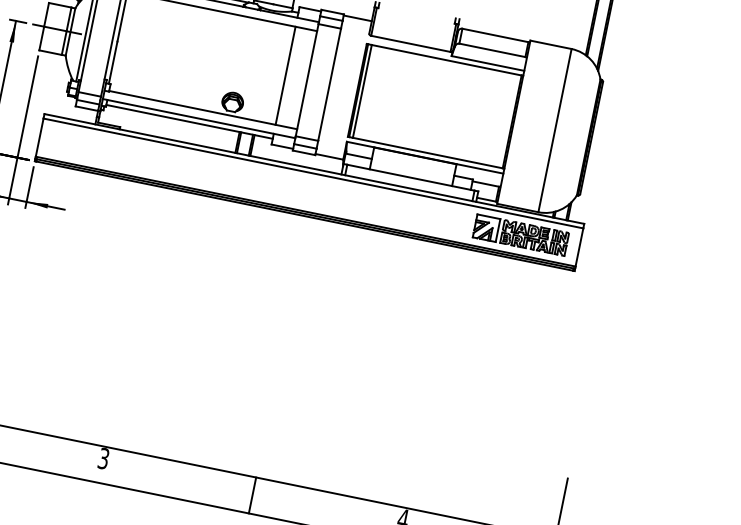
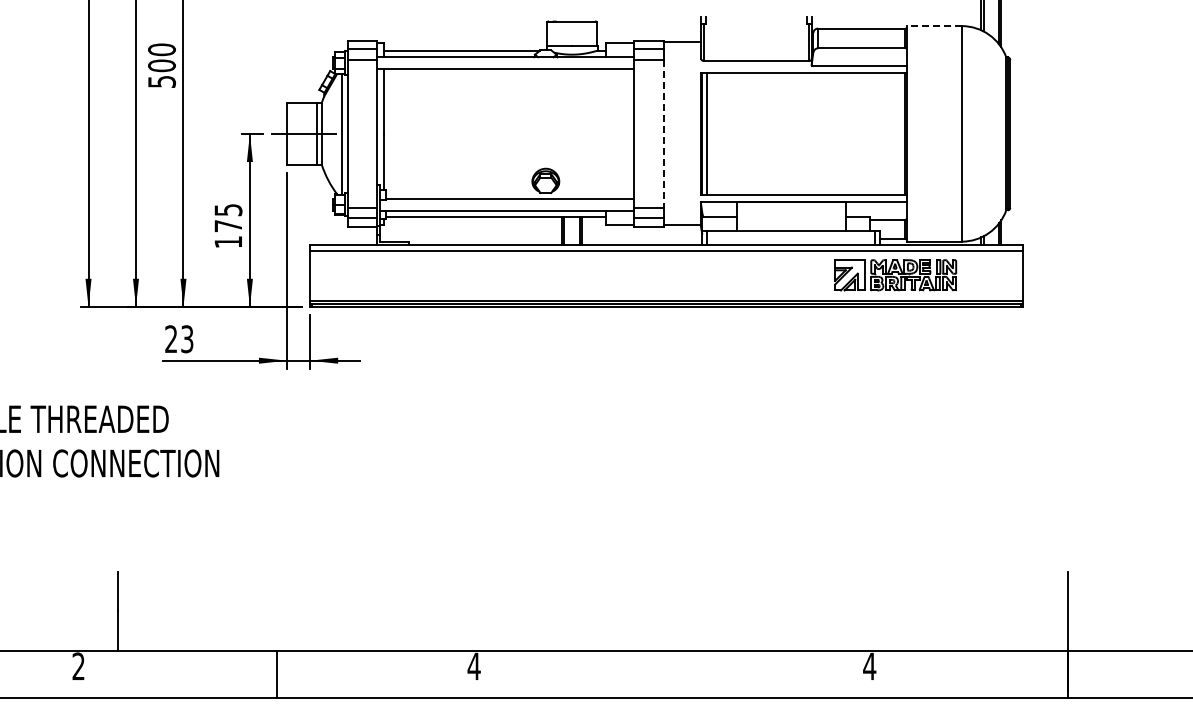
line: (550, 45) -> (934, 26), solid -> dashed
line: (285, 75) -> (605, 133), removed
line: (329, 85) -> (664, 134), solid -> dashed
part: (520, 235) -> (895, 275), moved
text: (103, 458) -> (473, 666), 3 -> 4
line: (252, 495) -> (672, 674), removed

